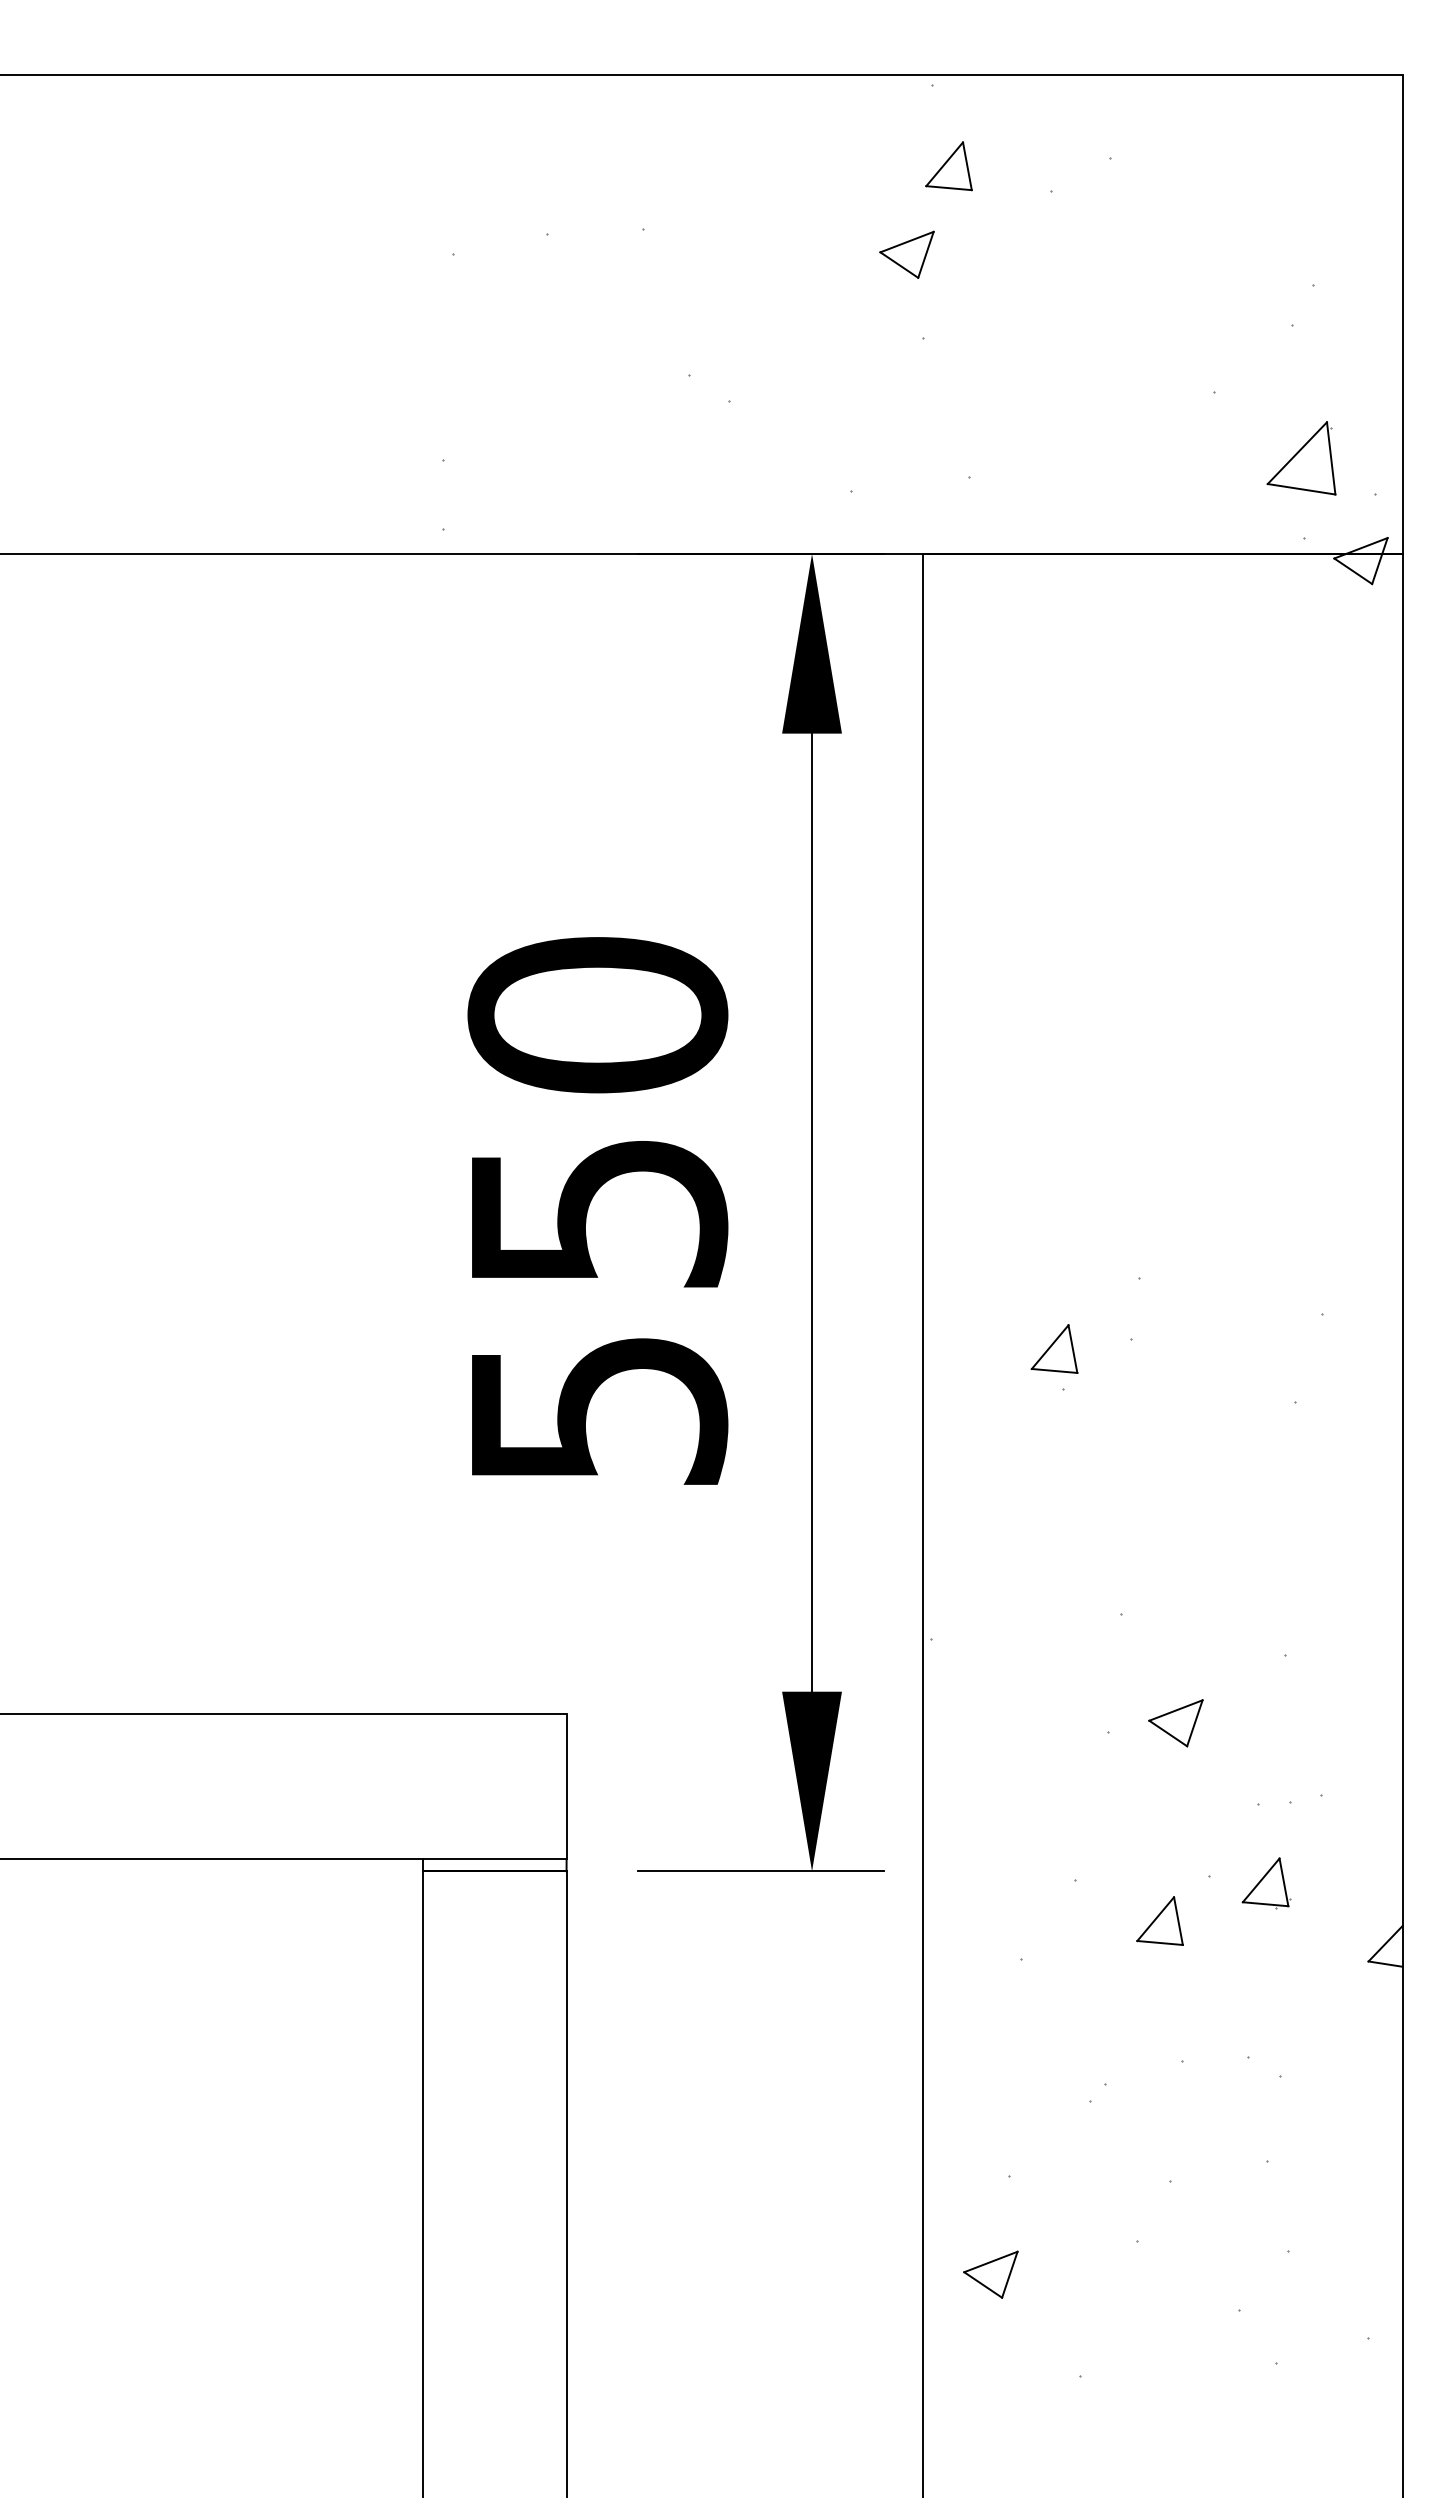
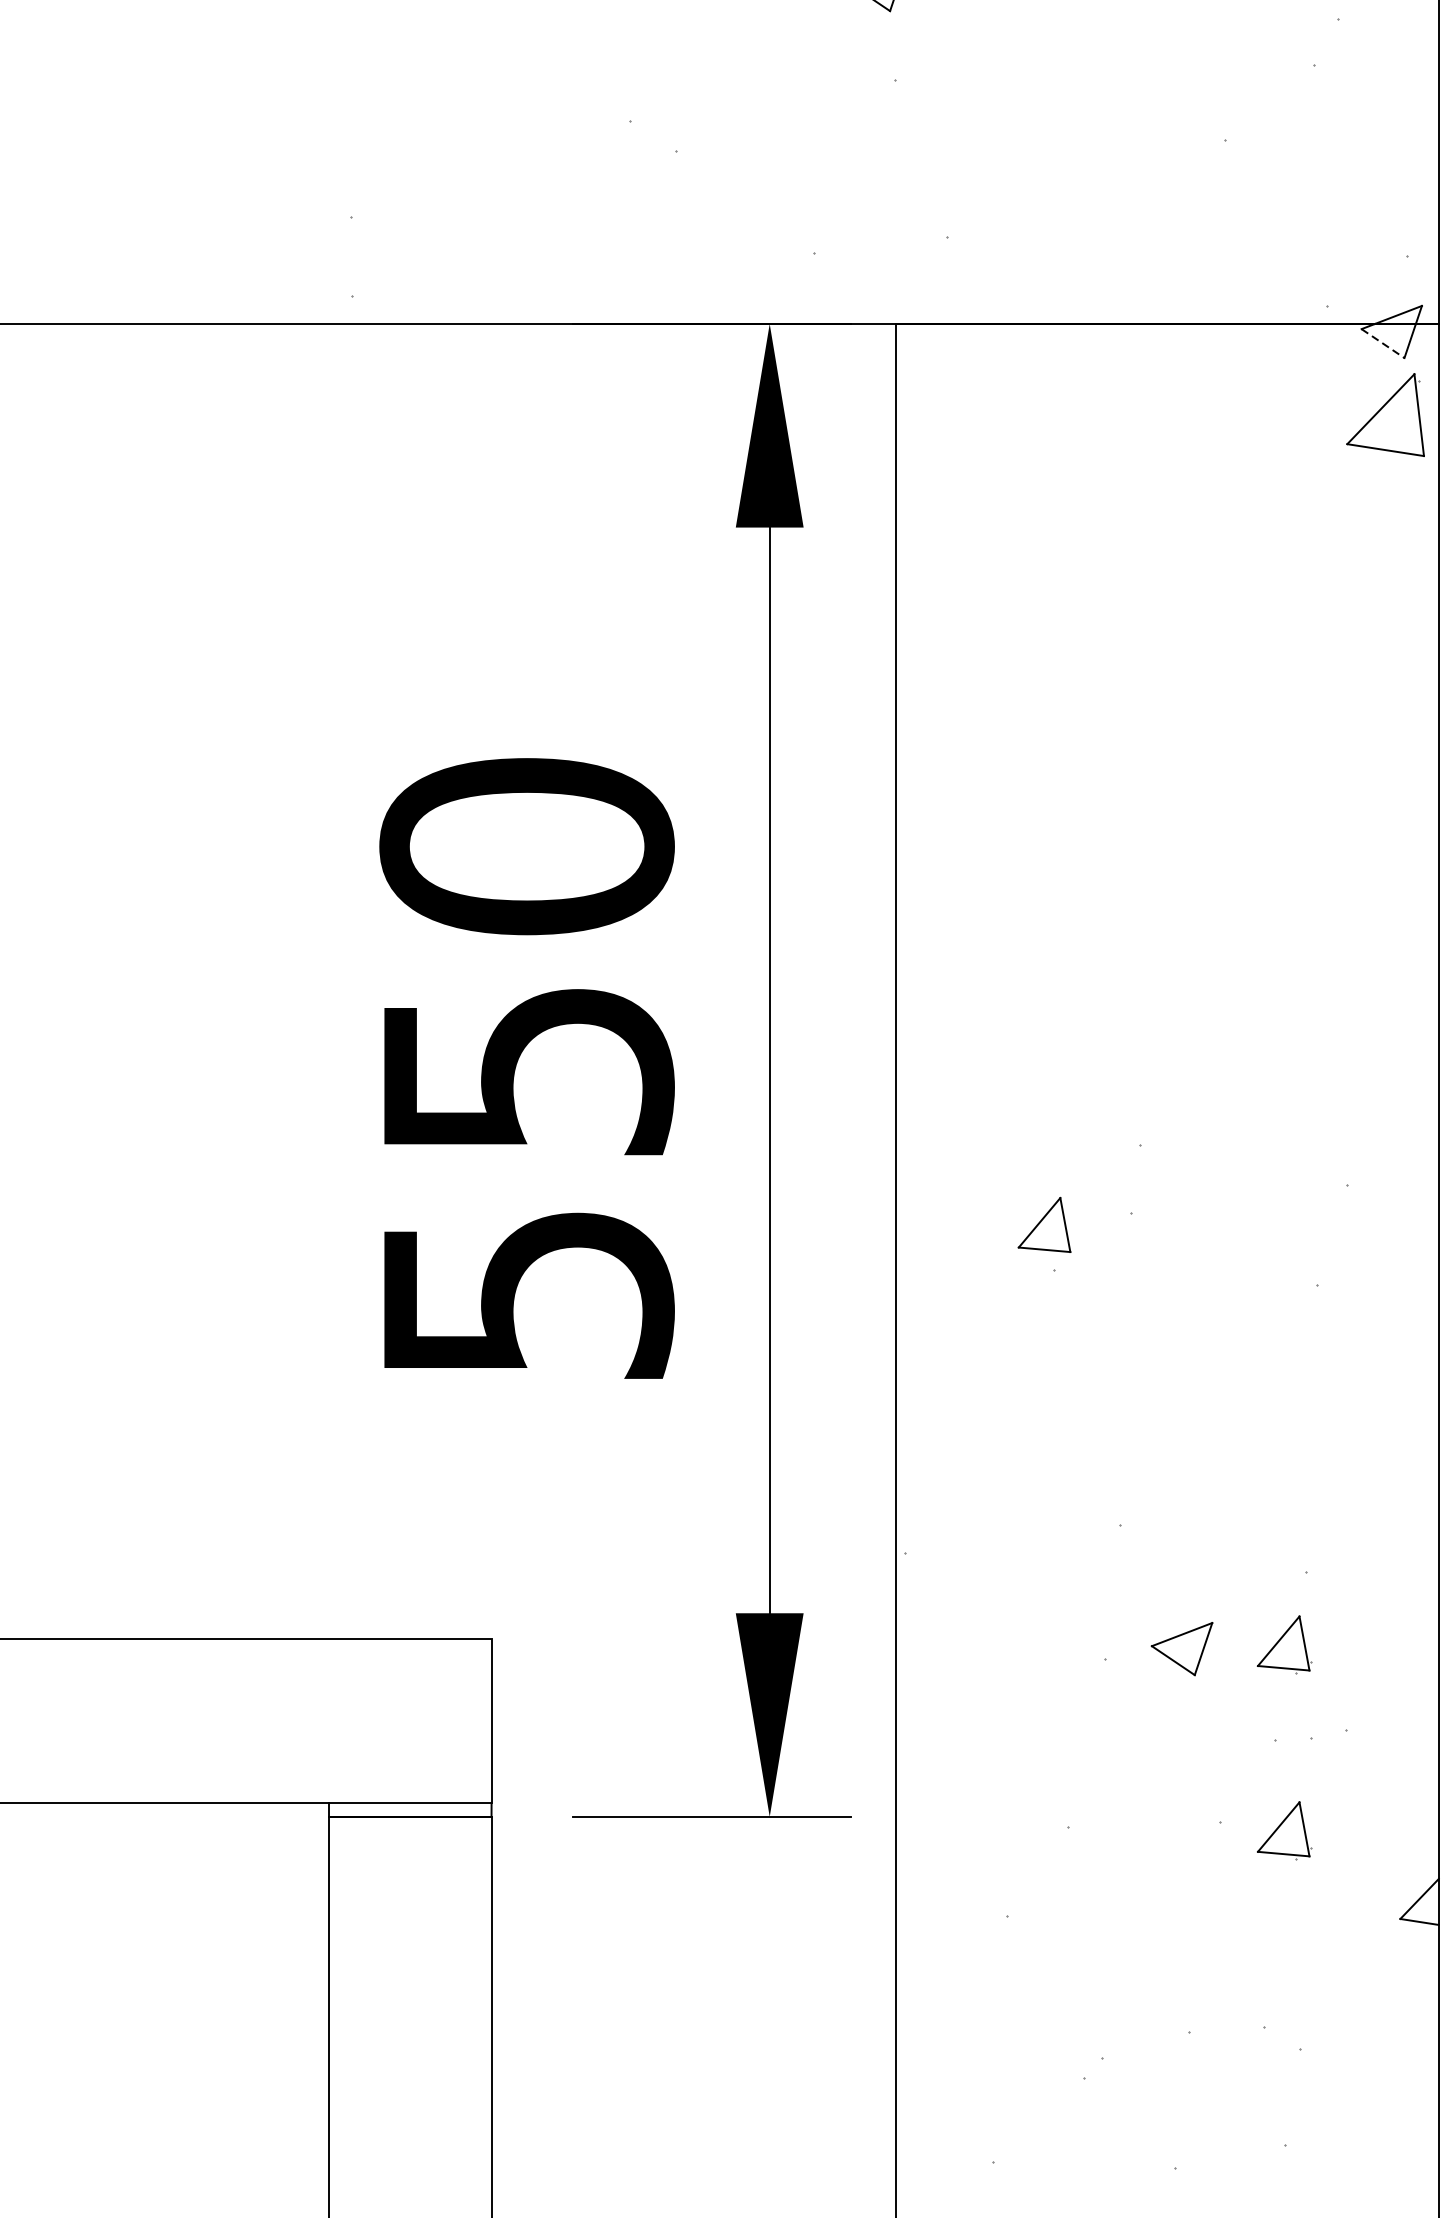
part: (1301, 458) -> (1385, 415), moved
line: (1353, 571) -> (1383, 343), solid -> dashed
part: (1266, 1719) -> (1284, 1644), added
part: (1159, 1920) -> (1163, 1872), removed

